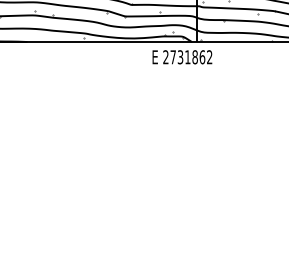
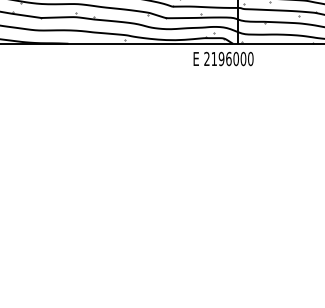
text: (191, 56) -> (232, 58), 2731862 -> 2196000

